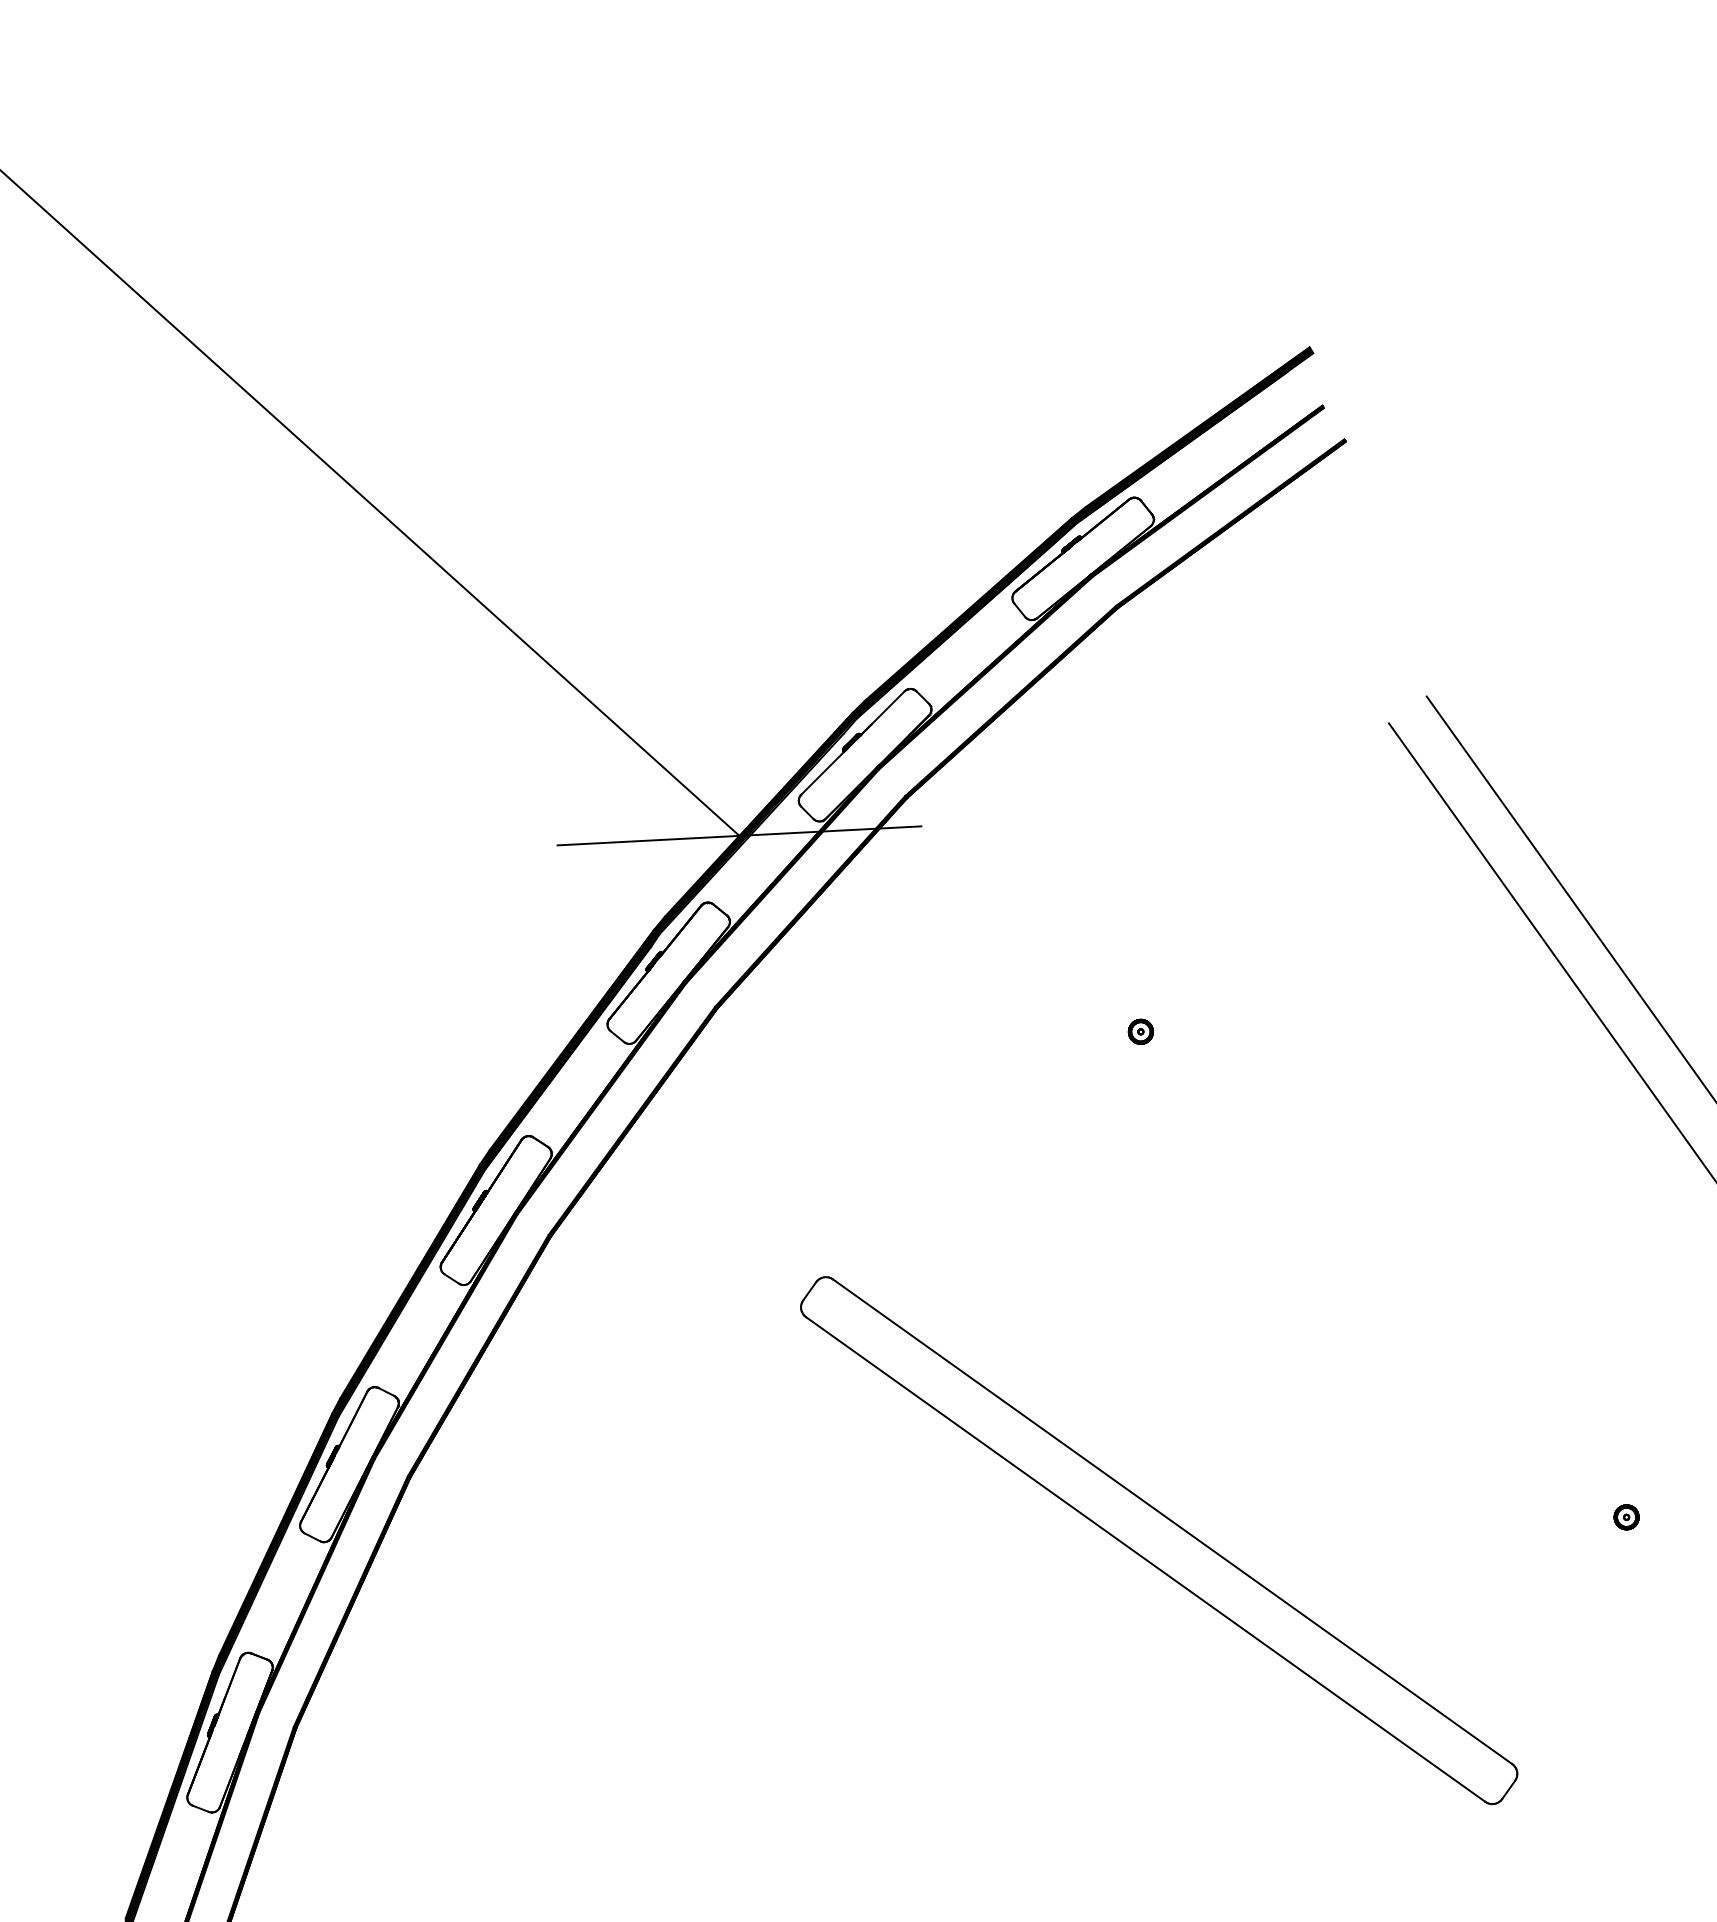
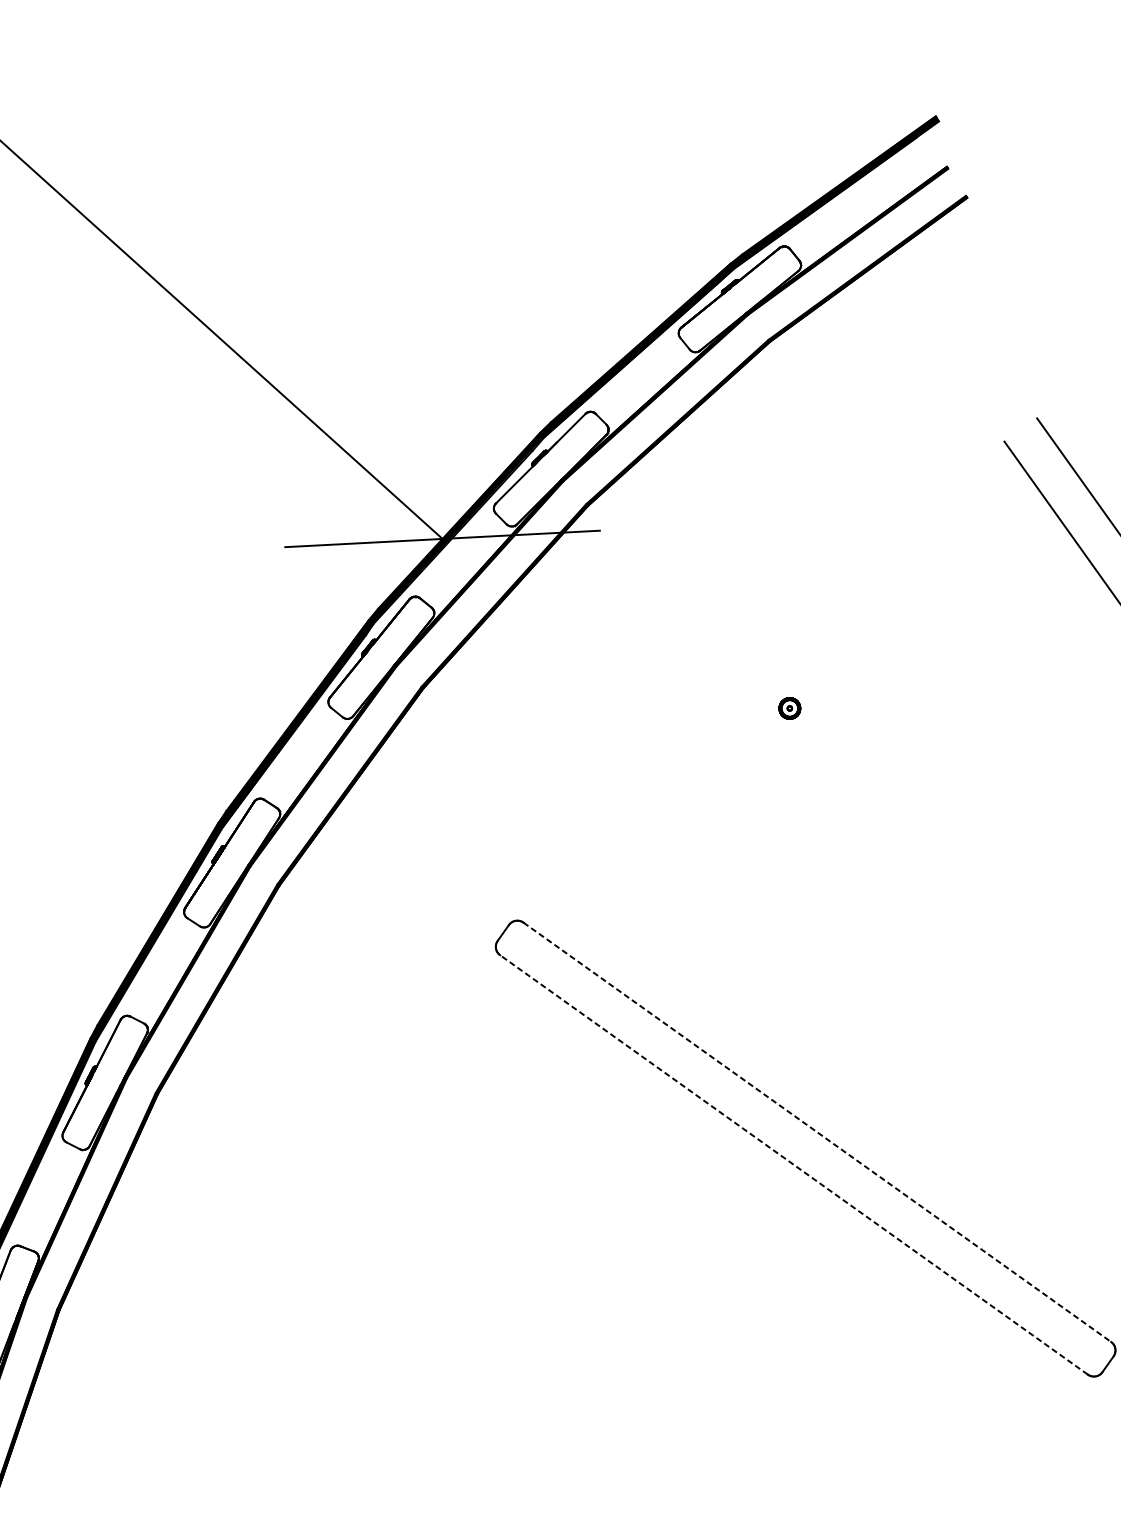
line: (1173, 1522) -> (818, 1132), solid -> dashed
line: (1145, 1559) -> (793, 1164), solid -> dashed

